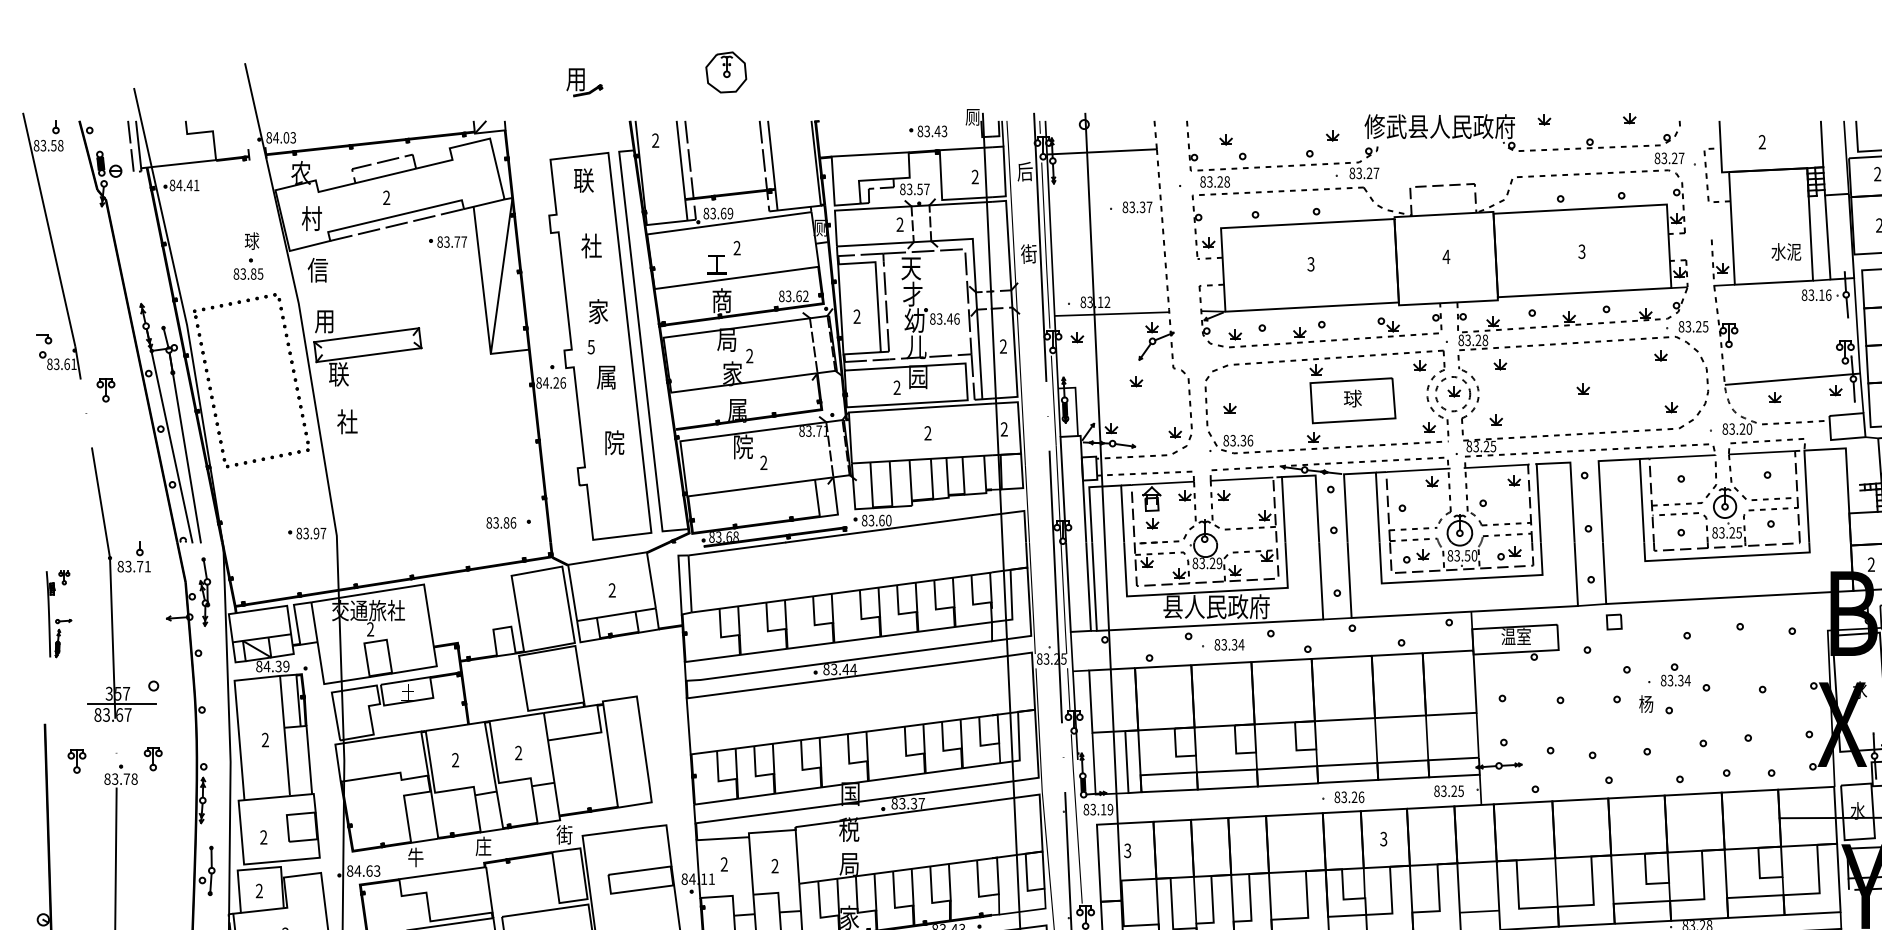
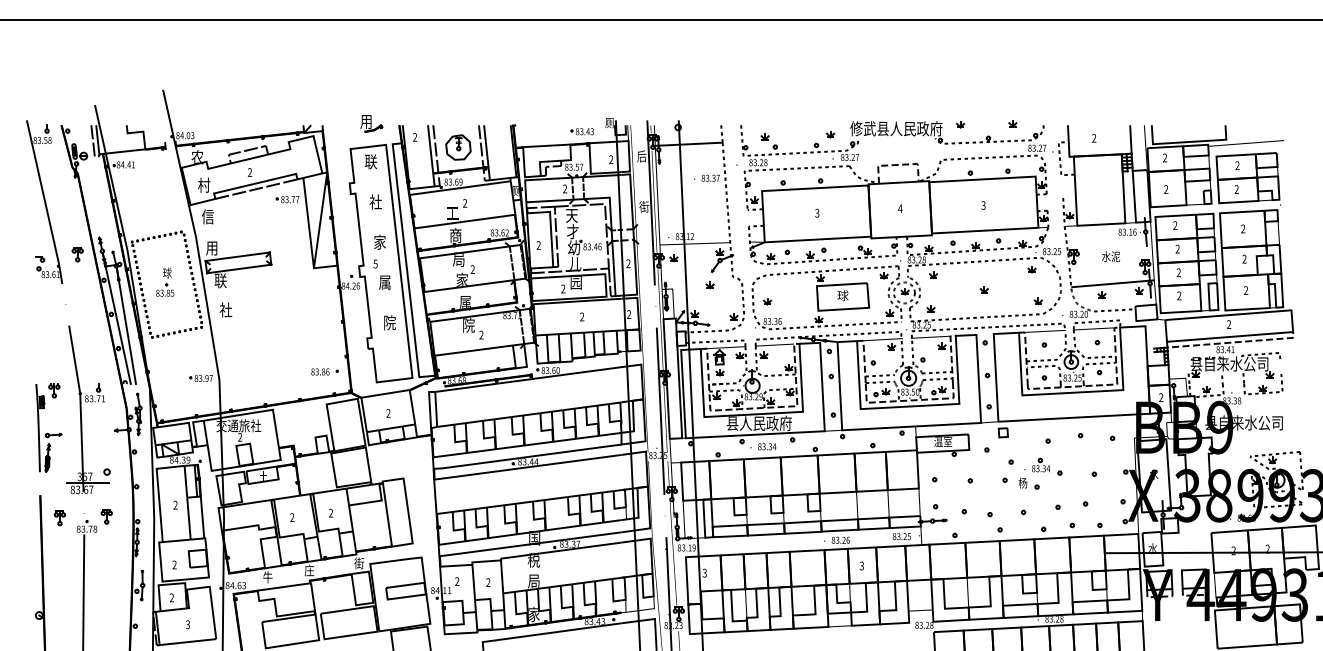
part: (726, 72) -> (458, 147), moved
part: (584, 82) -> (371, 123), moved
text: (1785, 251) -> (1110, 256), moved
part: (248, 254) -> (165, 281), moved
part: (105, 390) -> (77, 254), moved
part: (58, 613) -> (48, 427), size x1.67

